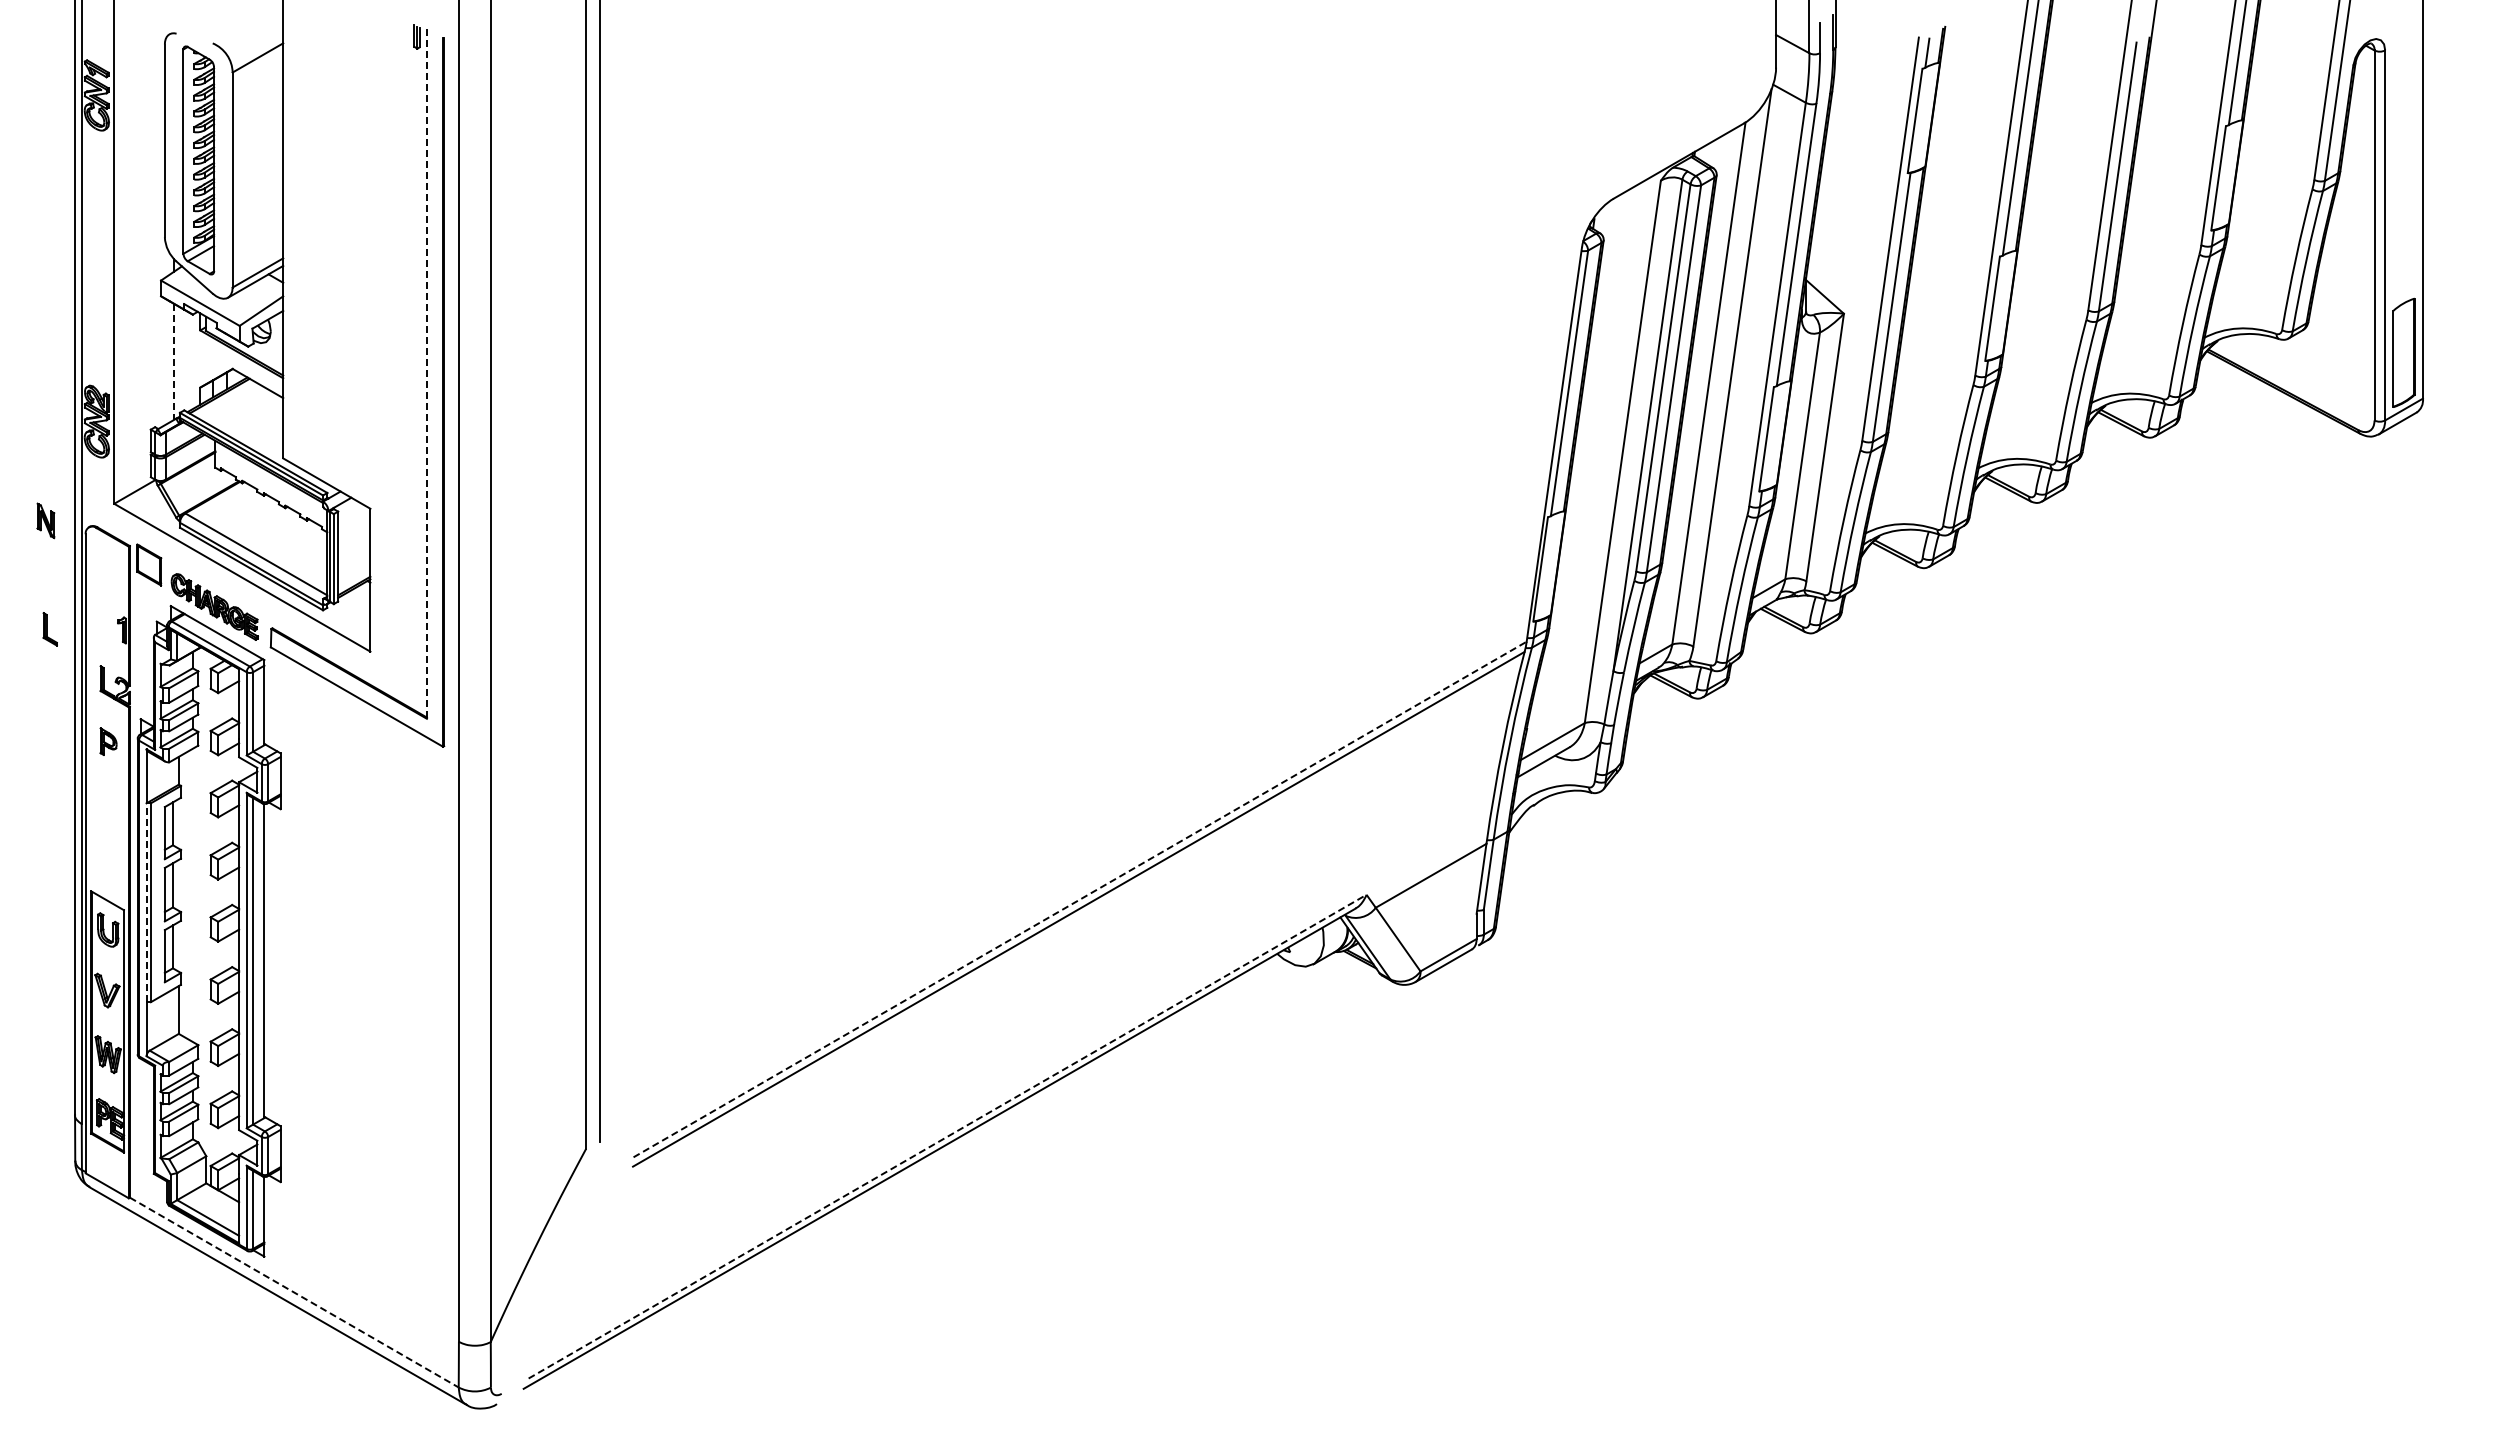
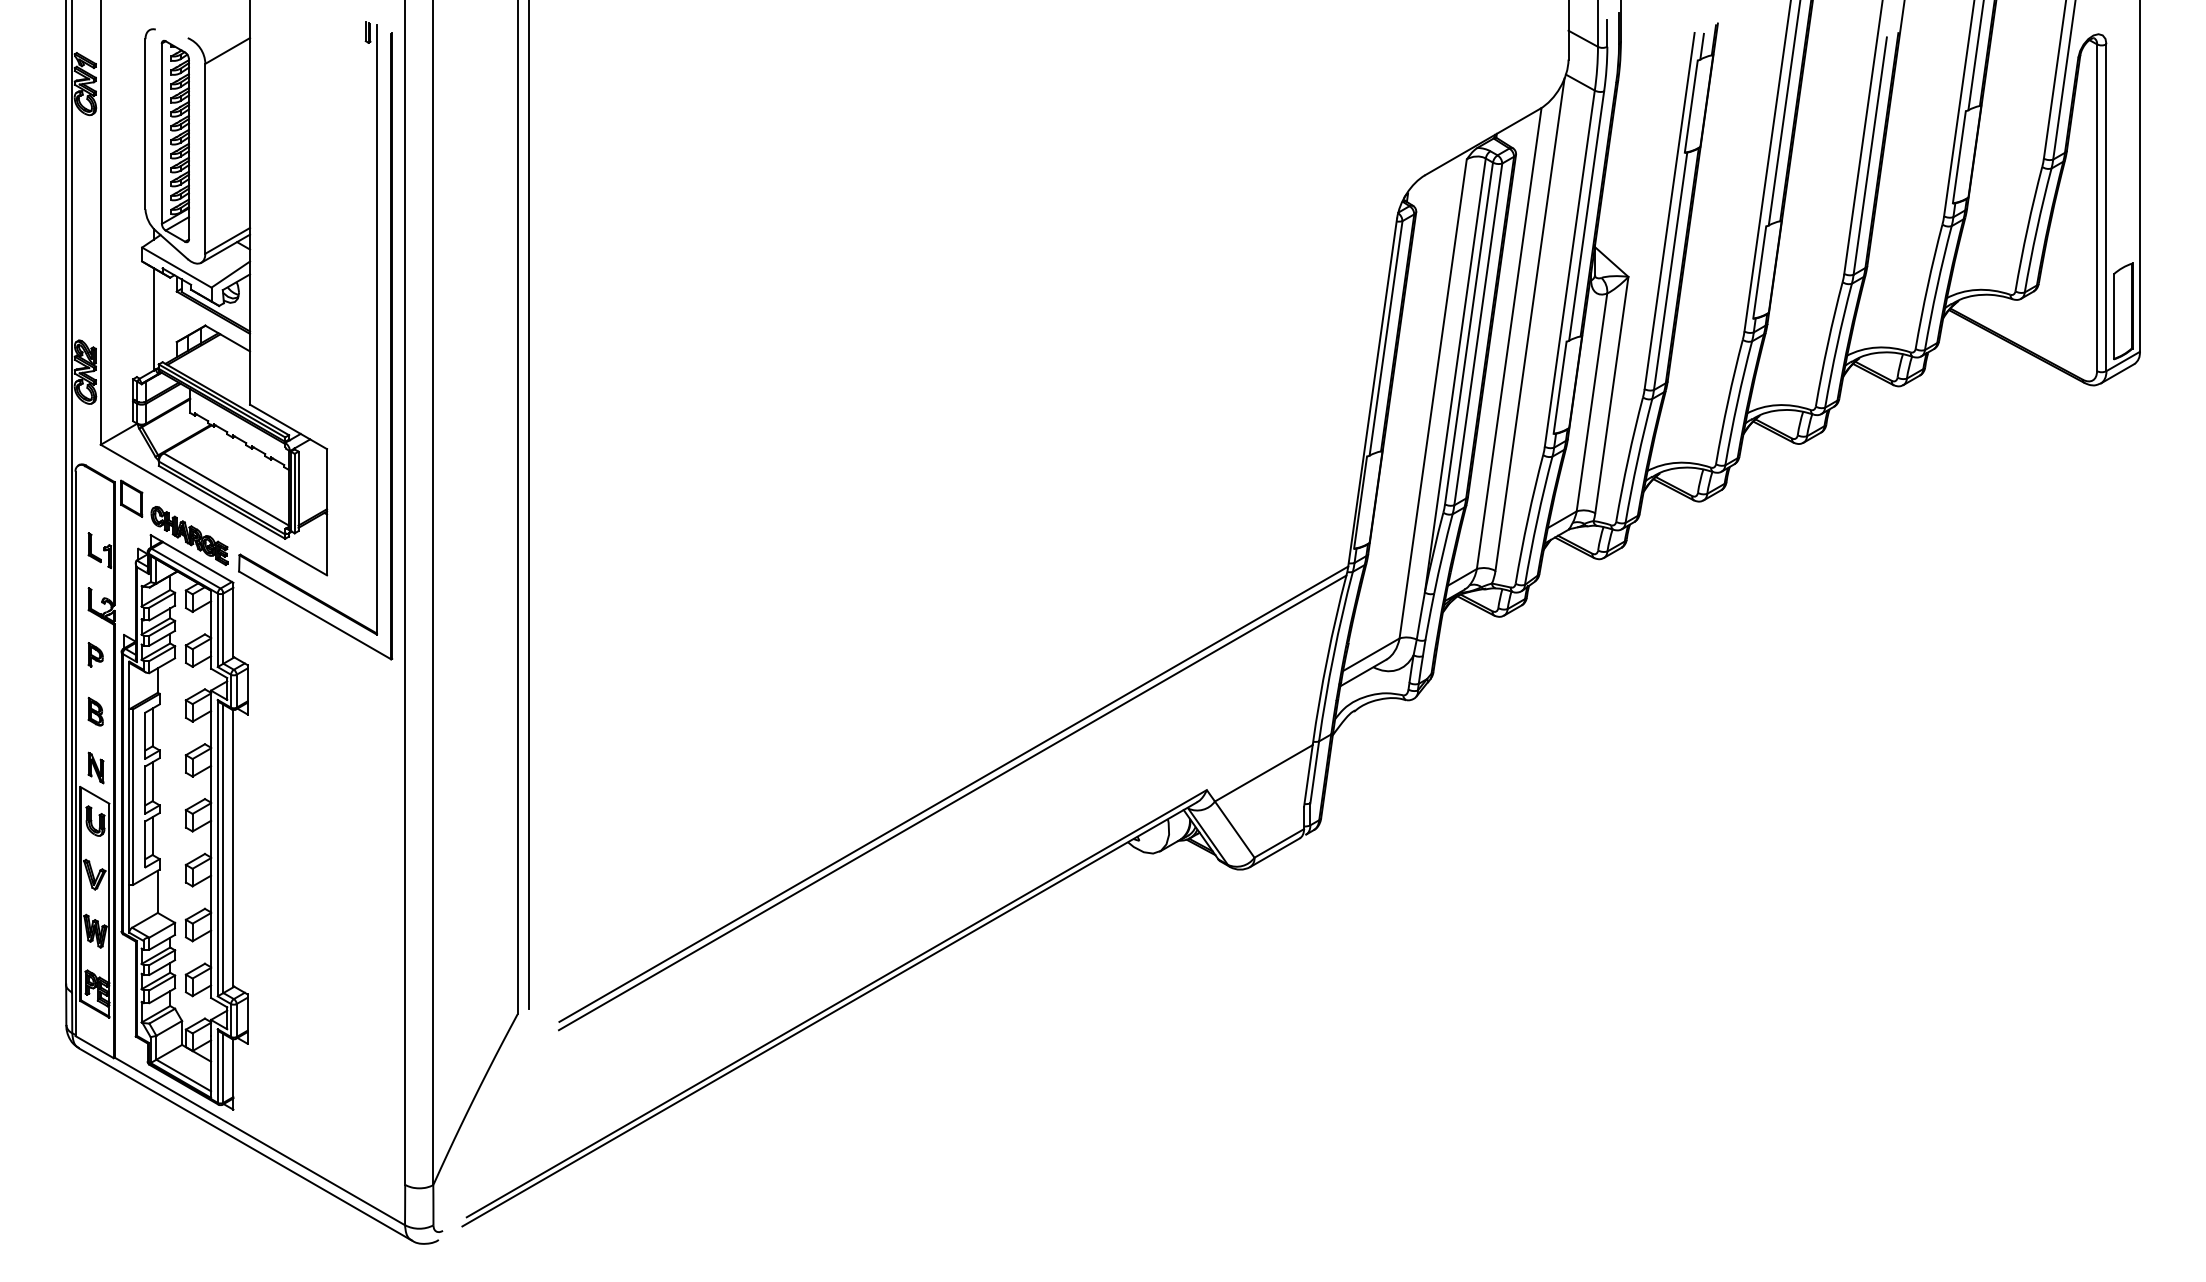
line: (173, 362) -> (153, 319), dashed -> solid
line: (426, 373) -> (376, 329), dashed -> solid
part: (45, 520) -> (95, 767), moved
part: (49, 629) -> (93, 547), moved
part: (108, 805) -> (95, 711), added
line: (1080, 899) -> (954, 794), dashed -> solid
line: (146, 902) -> (129, 796), dashed -> solid
line: (947, 1136) -> (836, 1003), dashed -> solid
line: (294, 1292) -> (259, 1141), dashed -> solid

